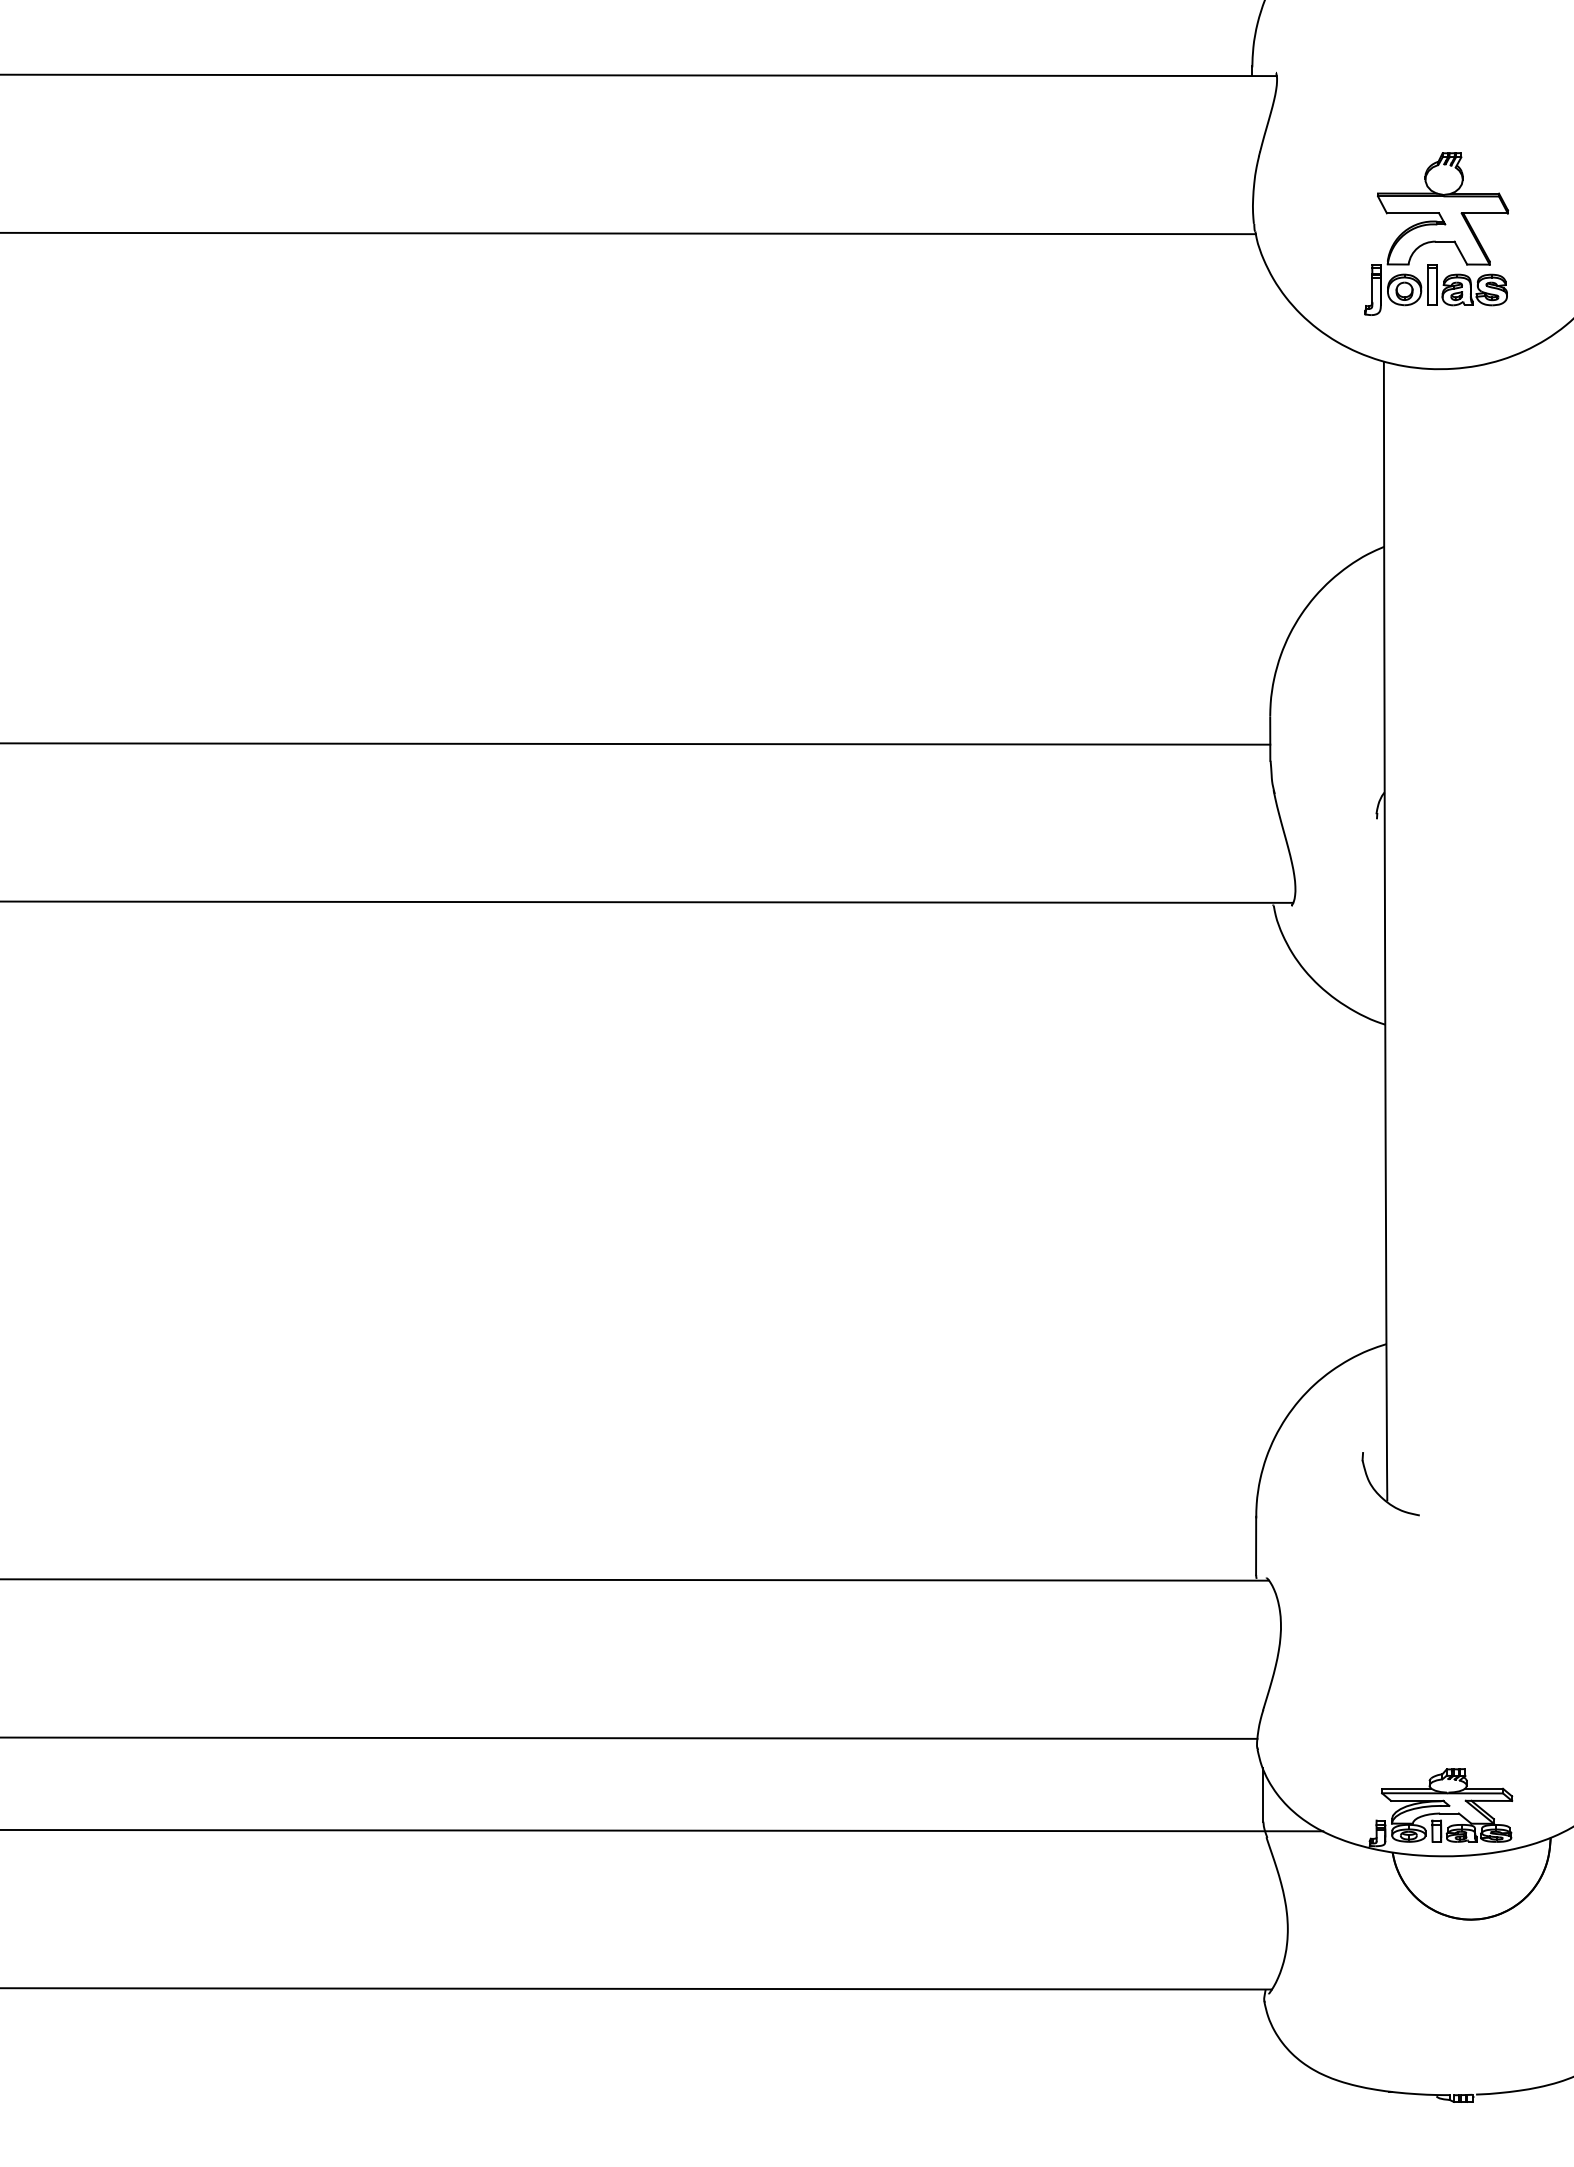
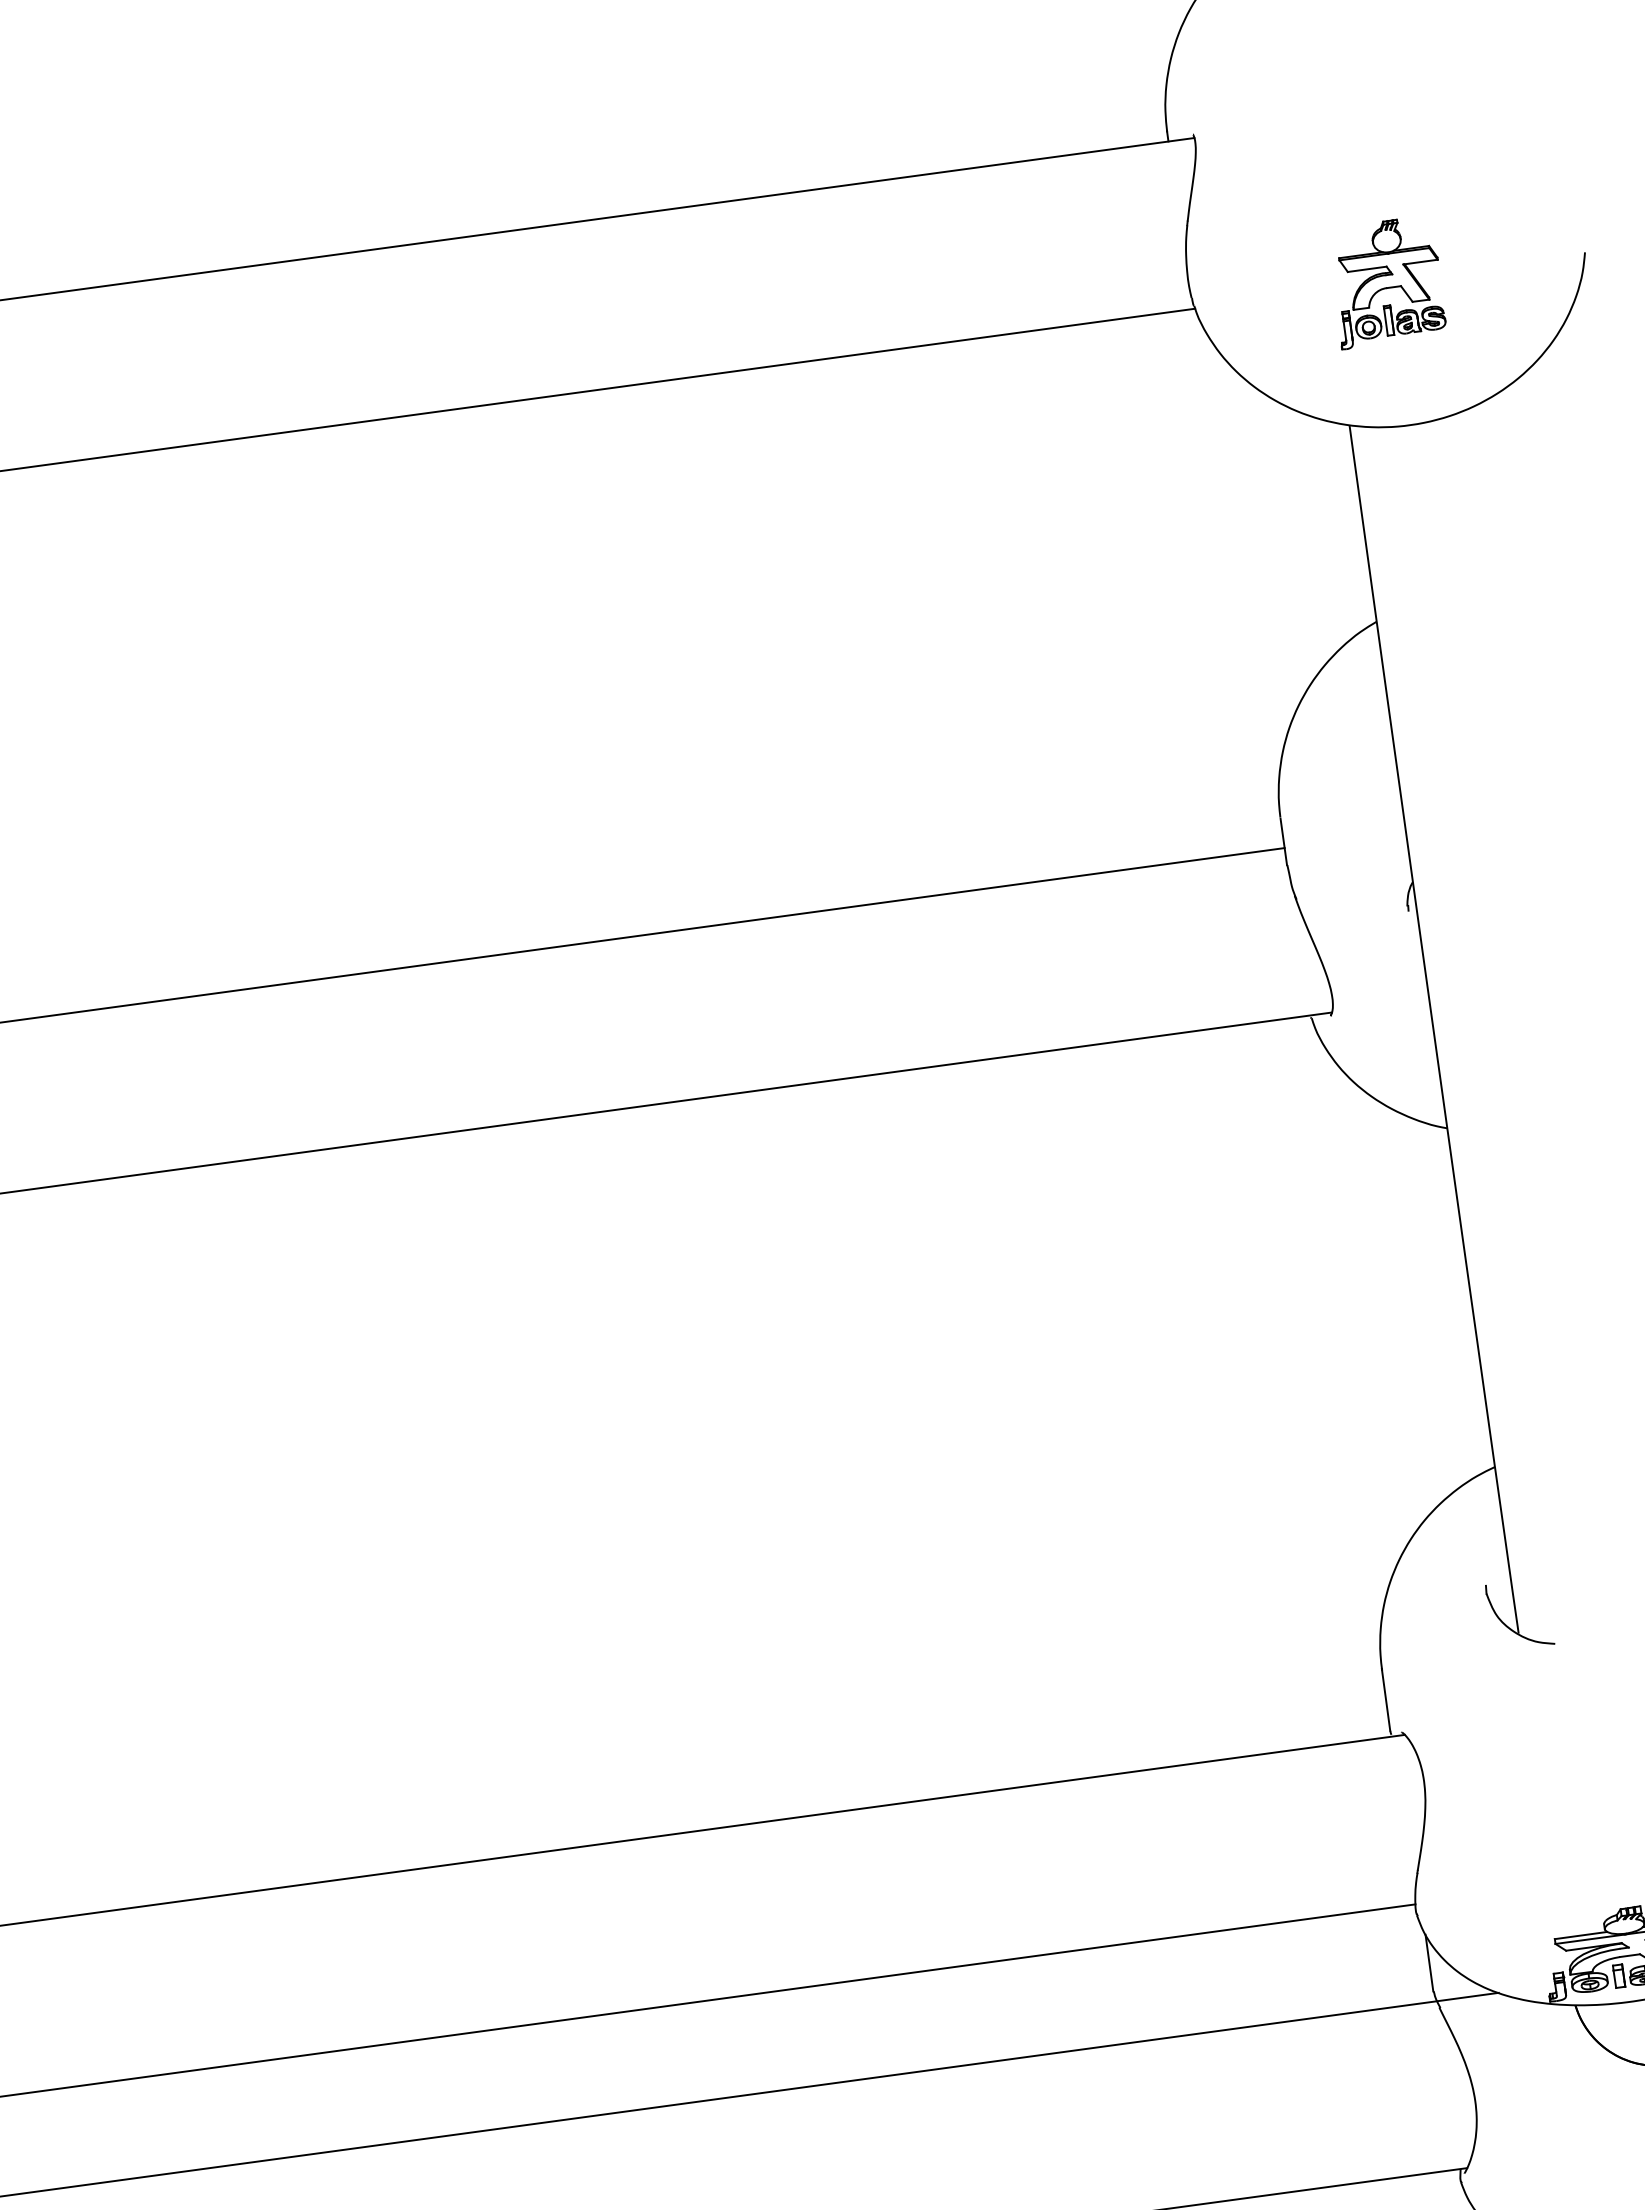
part: (1436, 233) -> (1386, 281), size x0.7

